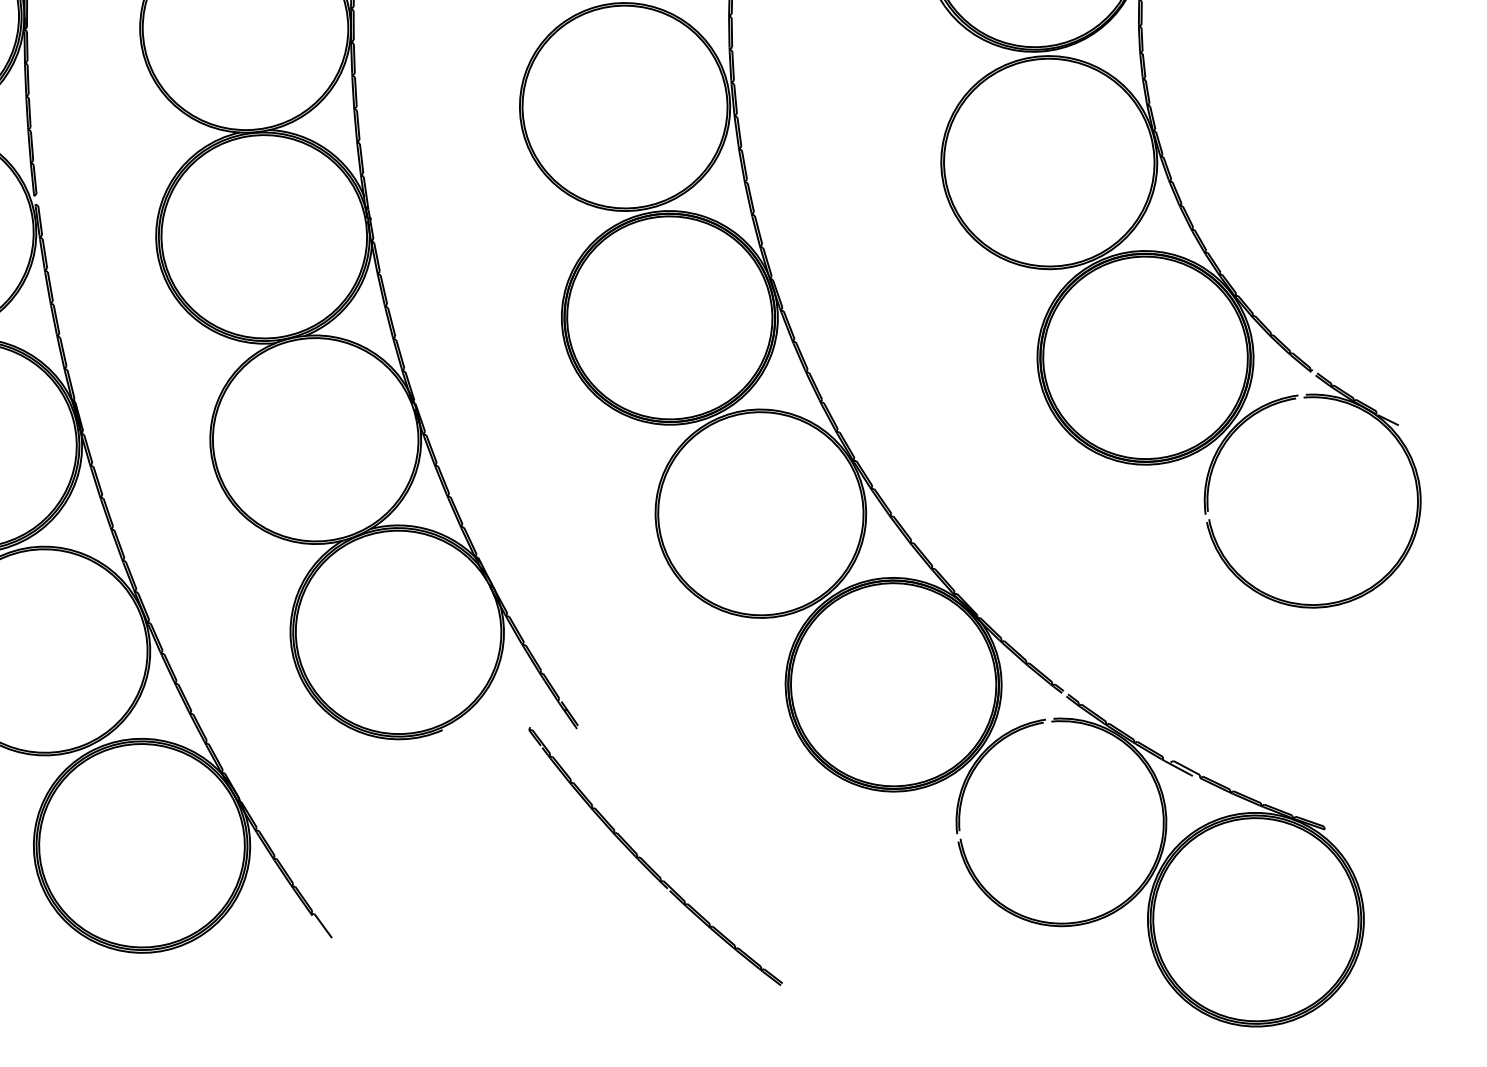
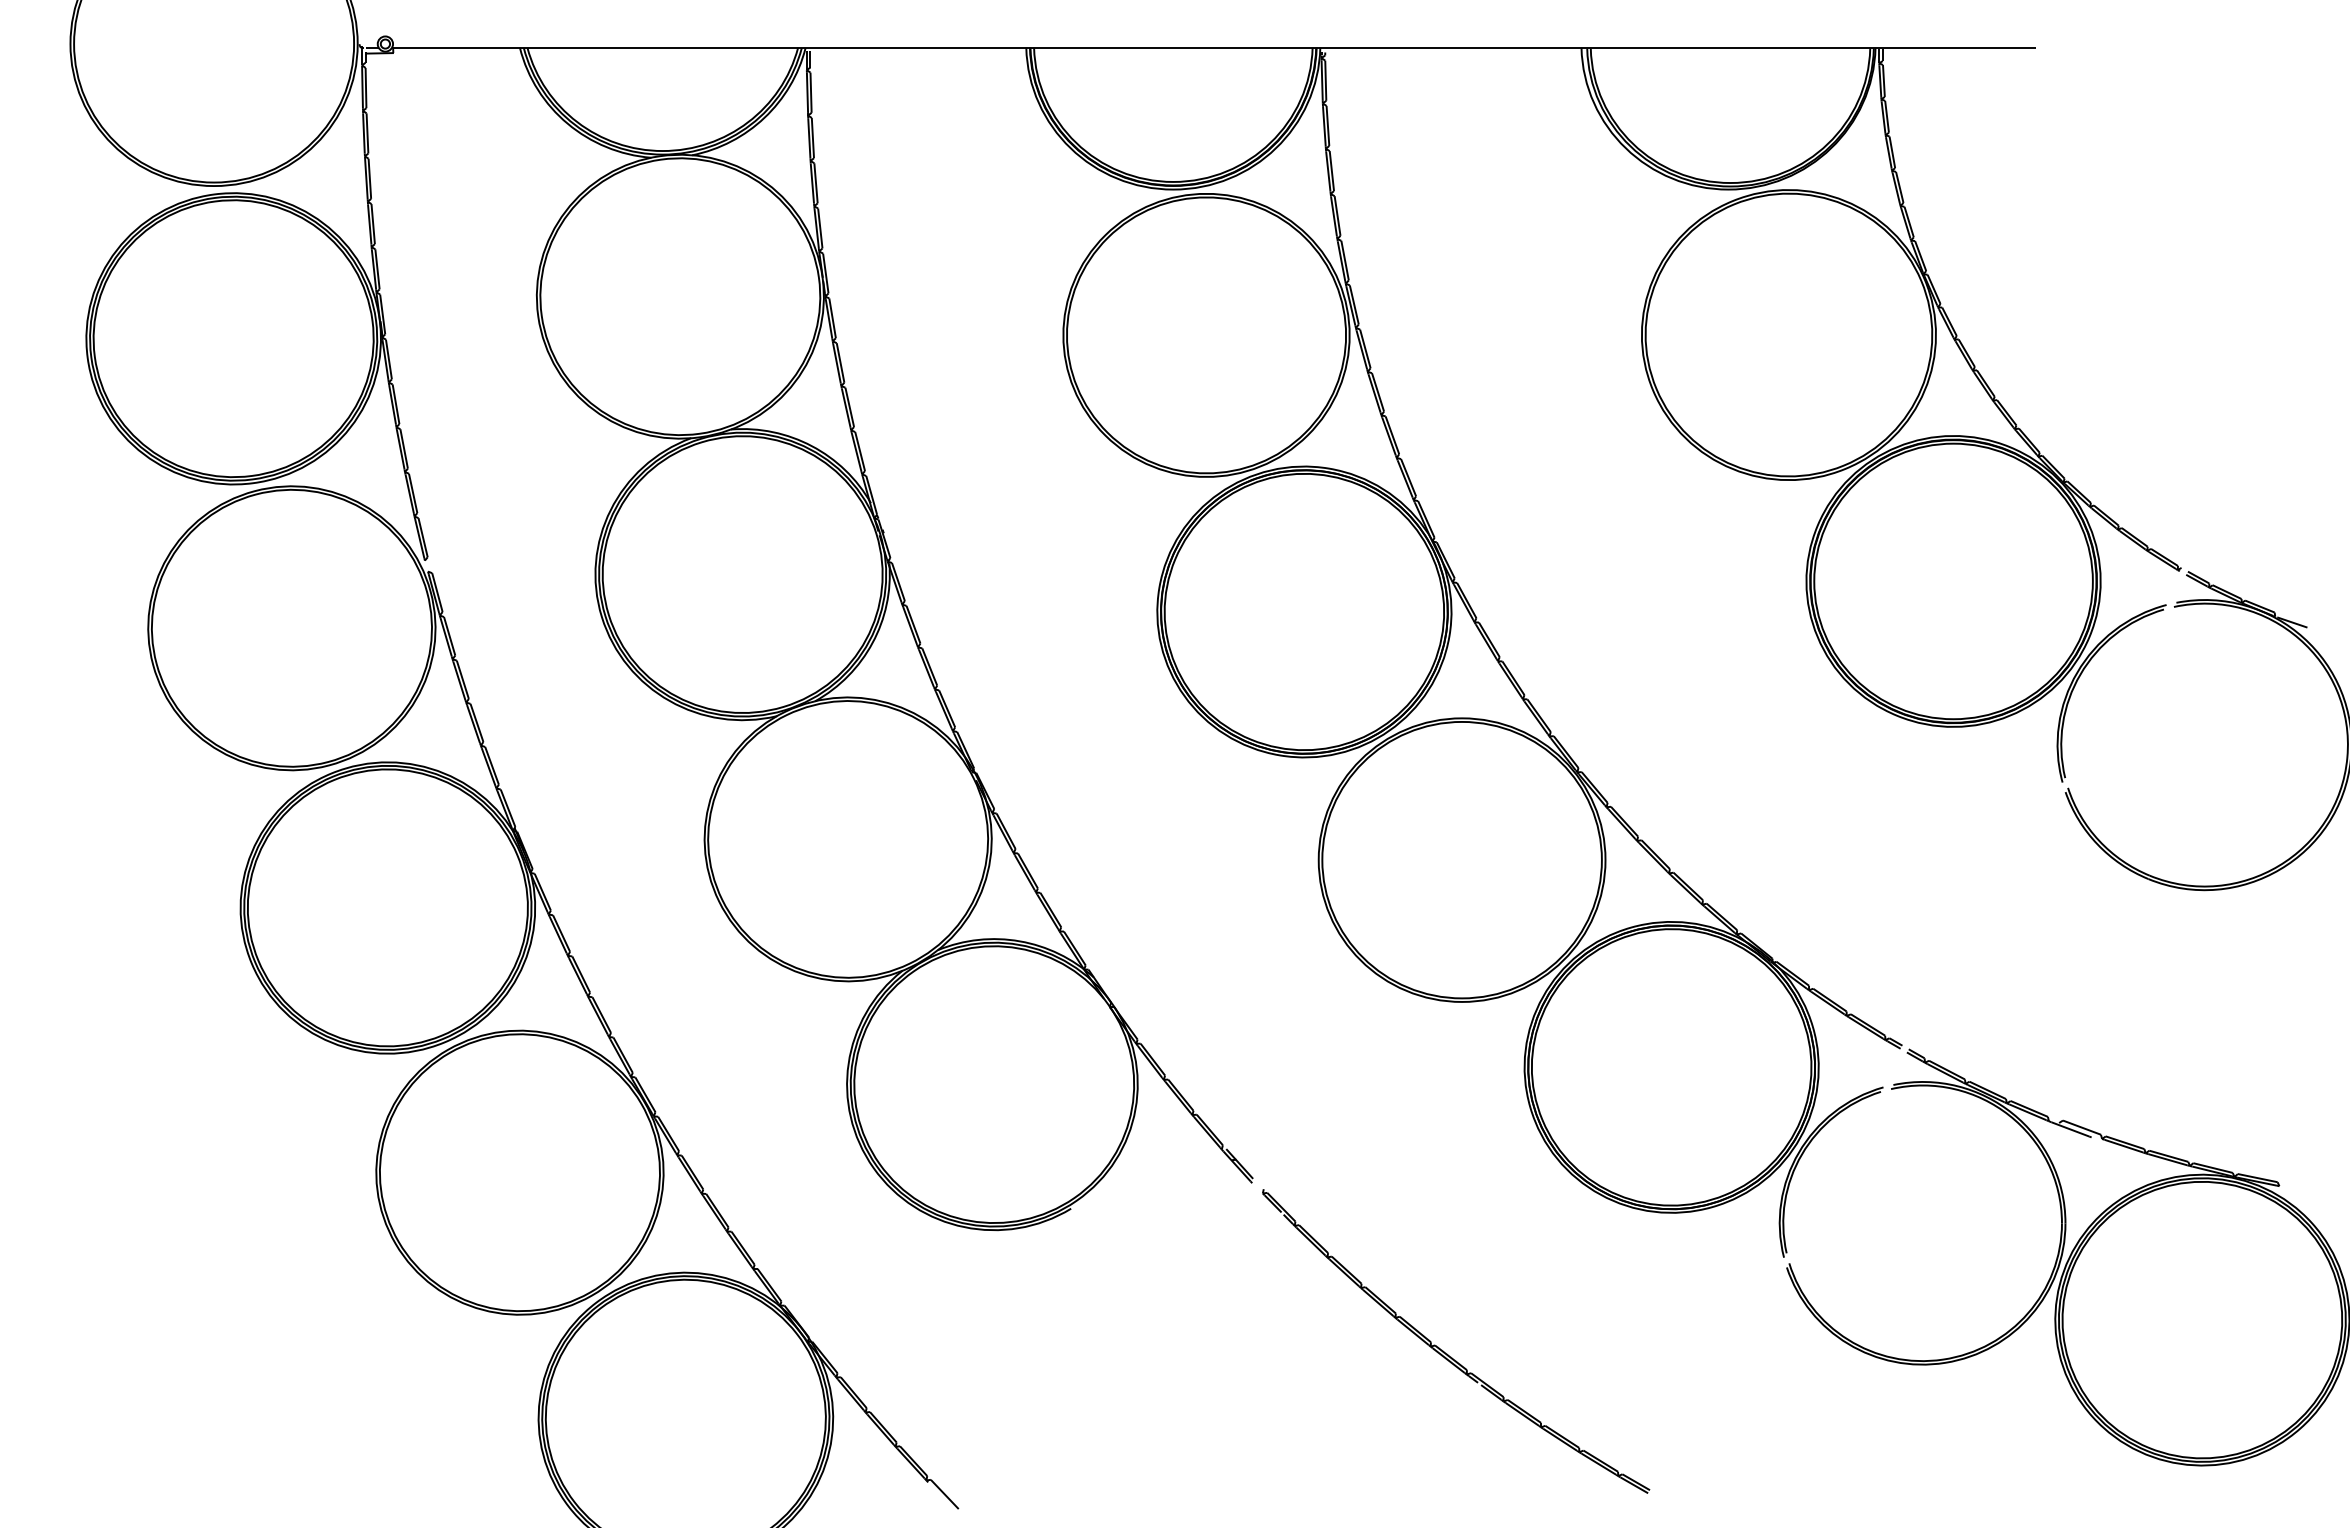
part: (648, 864) -> (1447, 1353), moved

